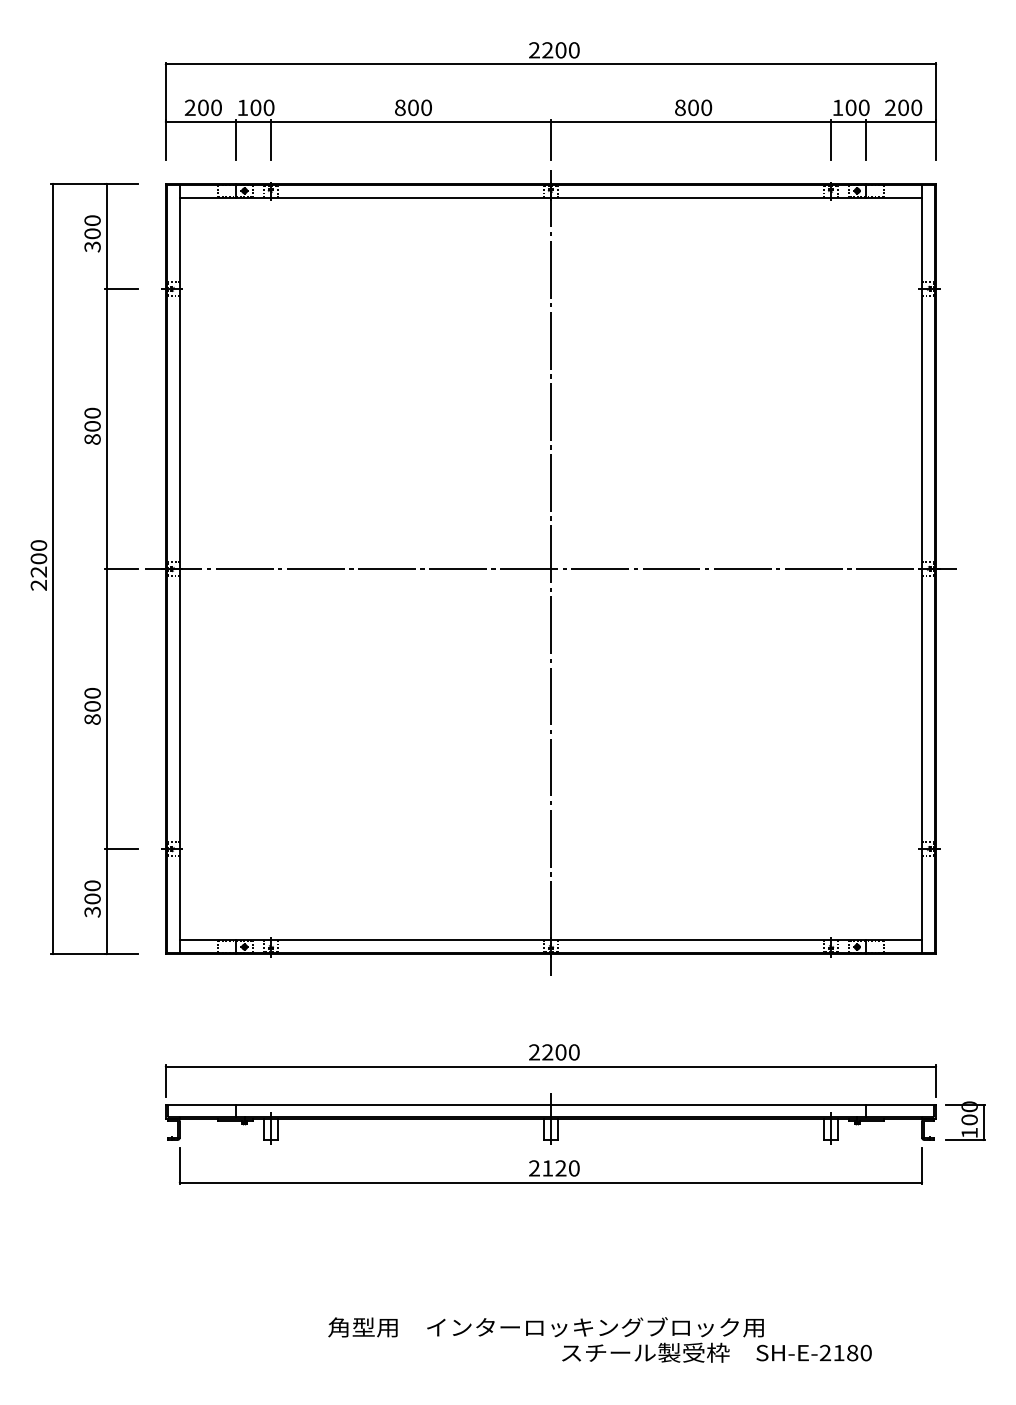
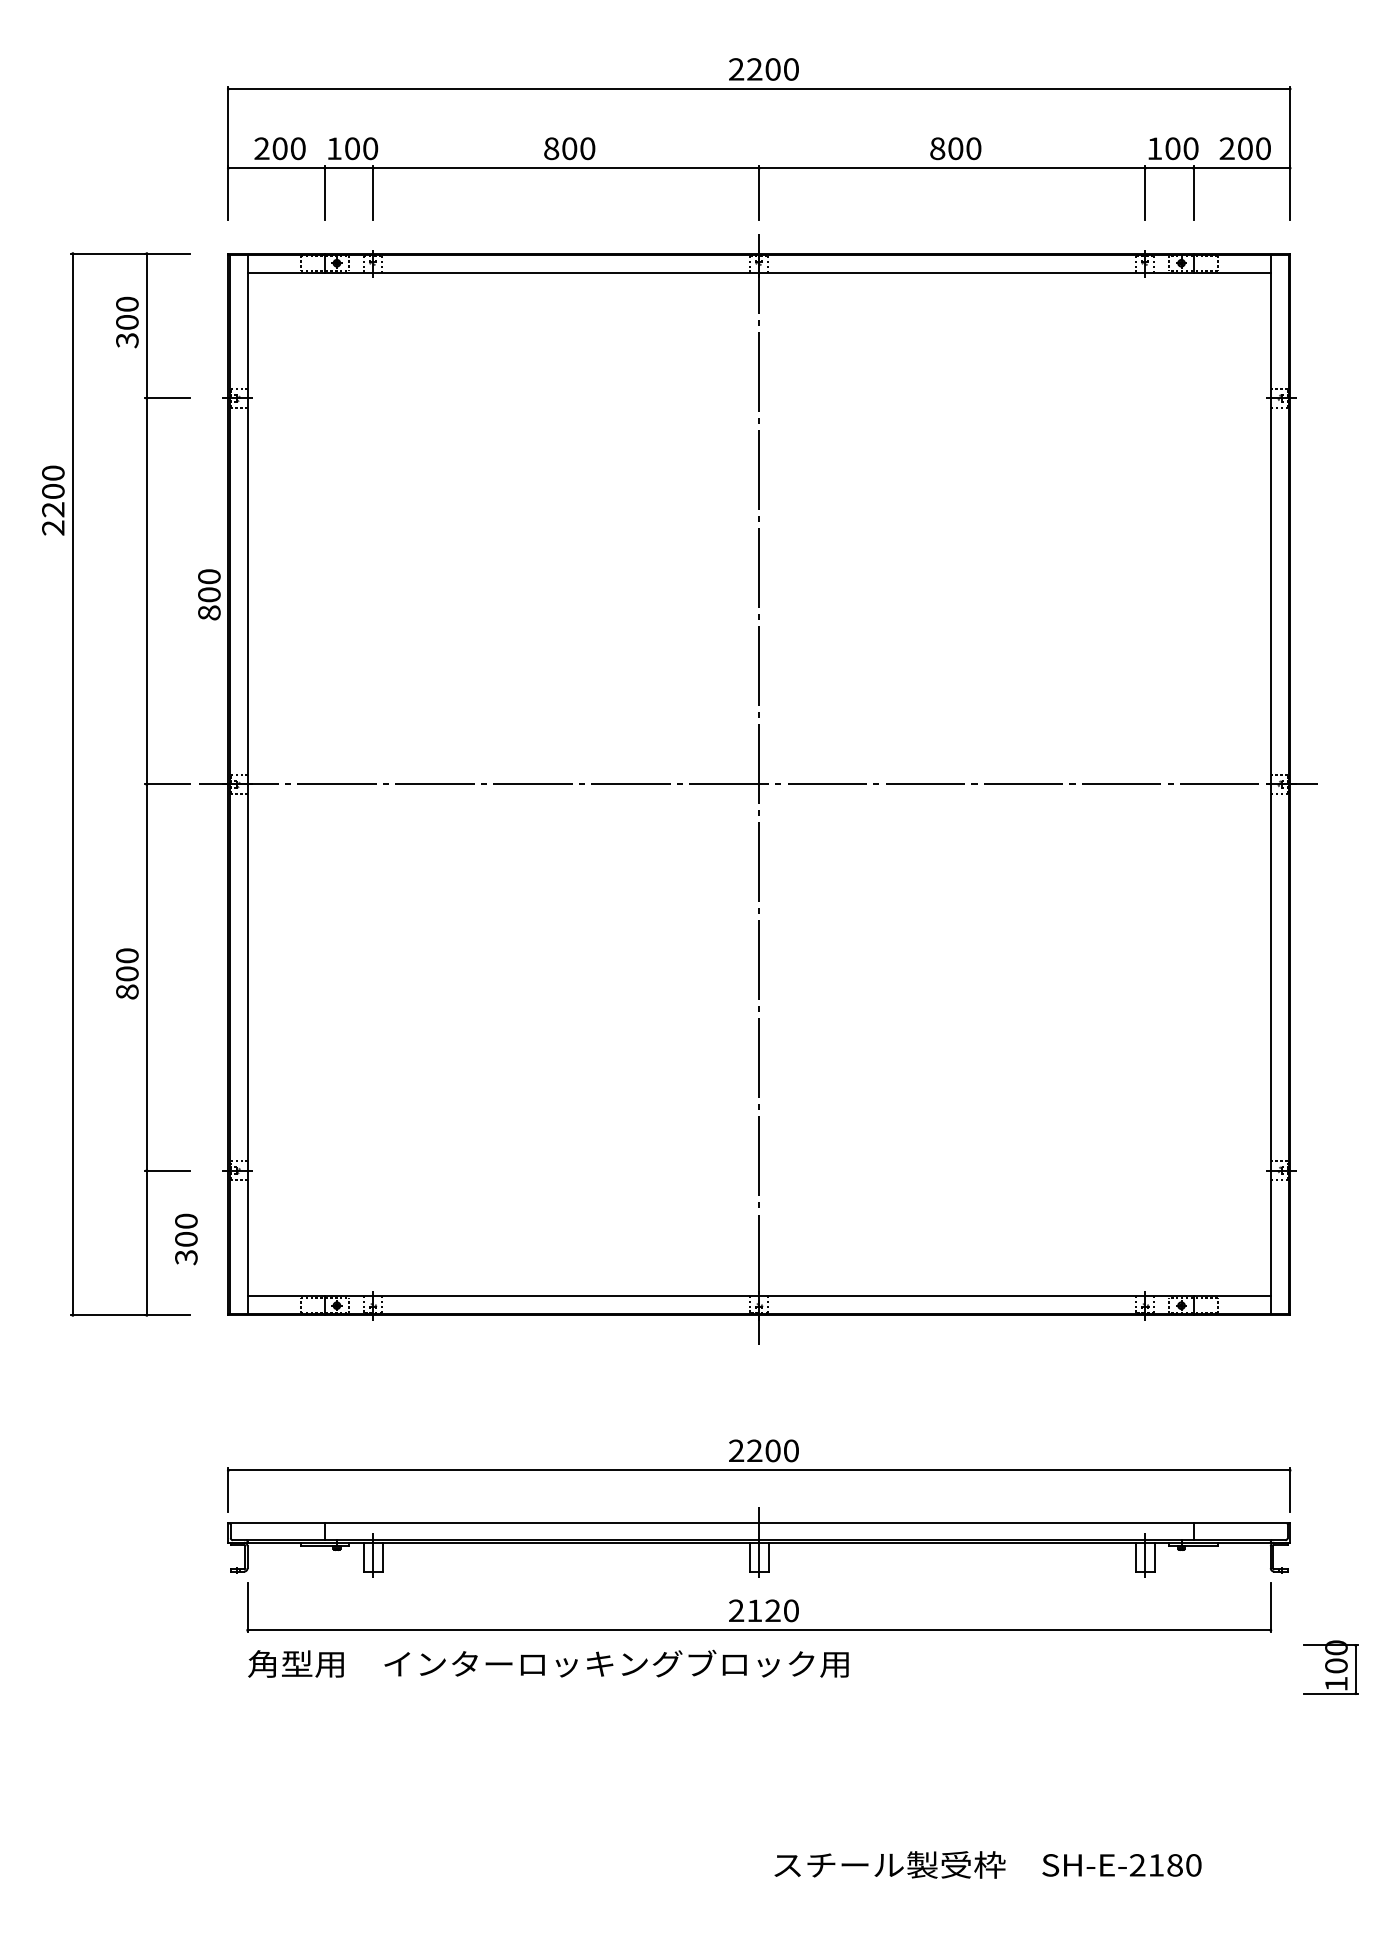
text: (92, 426) -> (209, 594), moved
text: (39, 565) -> (53, 500), moved
text: (92, 899) -> (186, 1239), moved
part: (965, 1121) -> (1330, 1667), moved
text: (546, 1327) -> (548, 1663), moved

